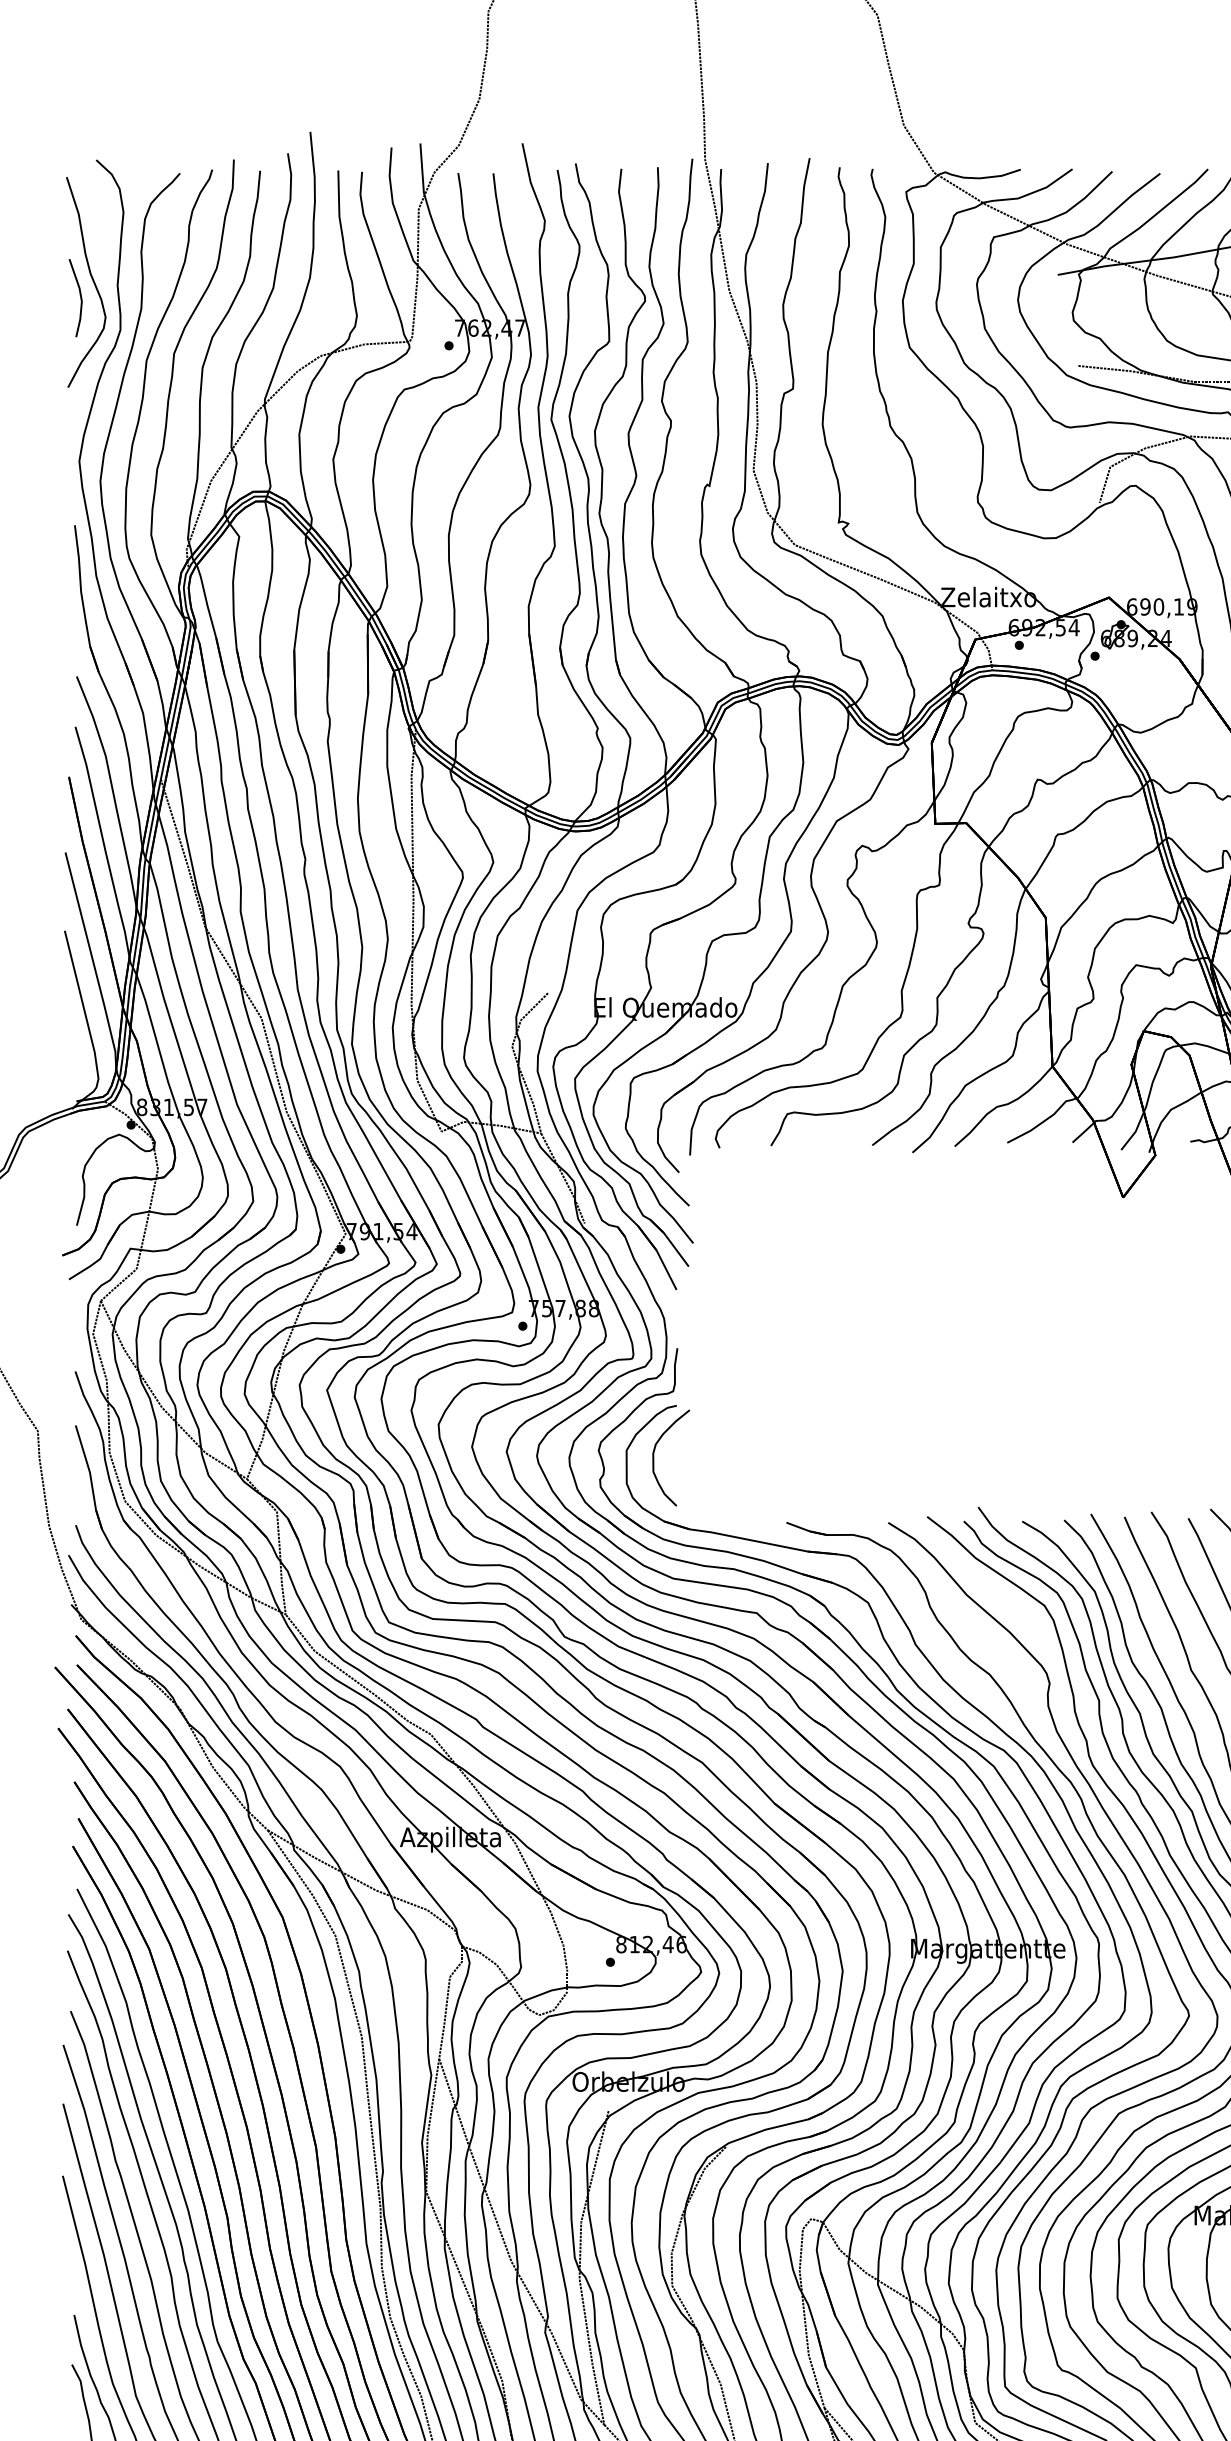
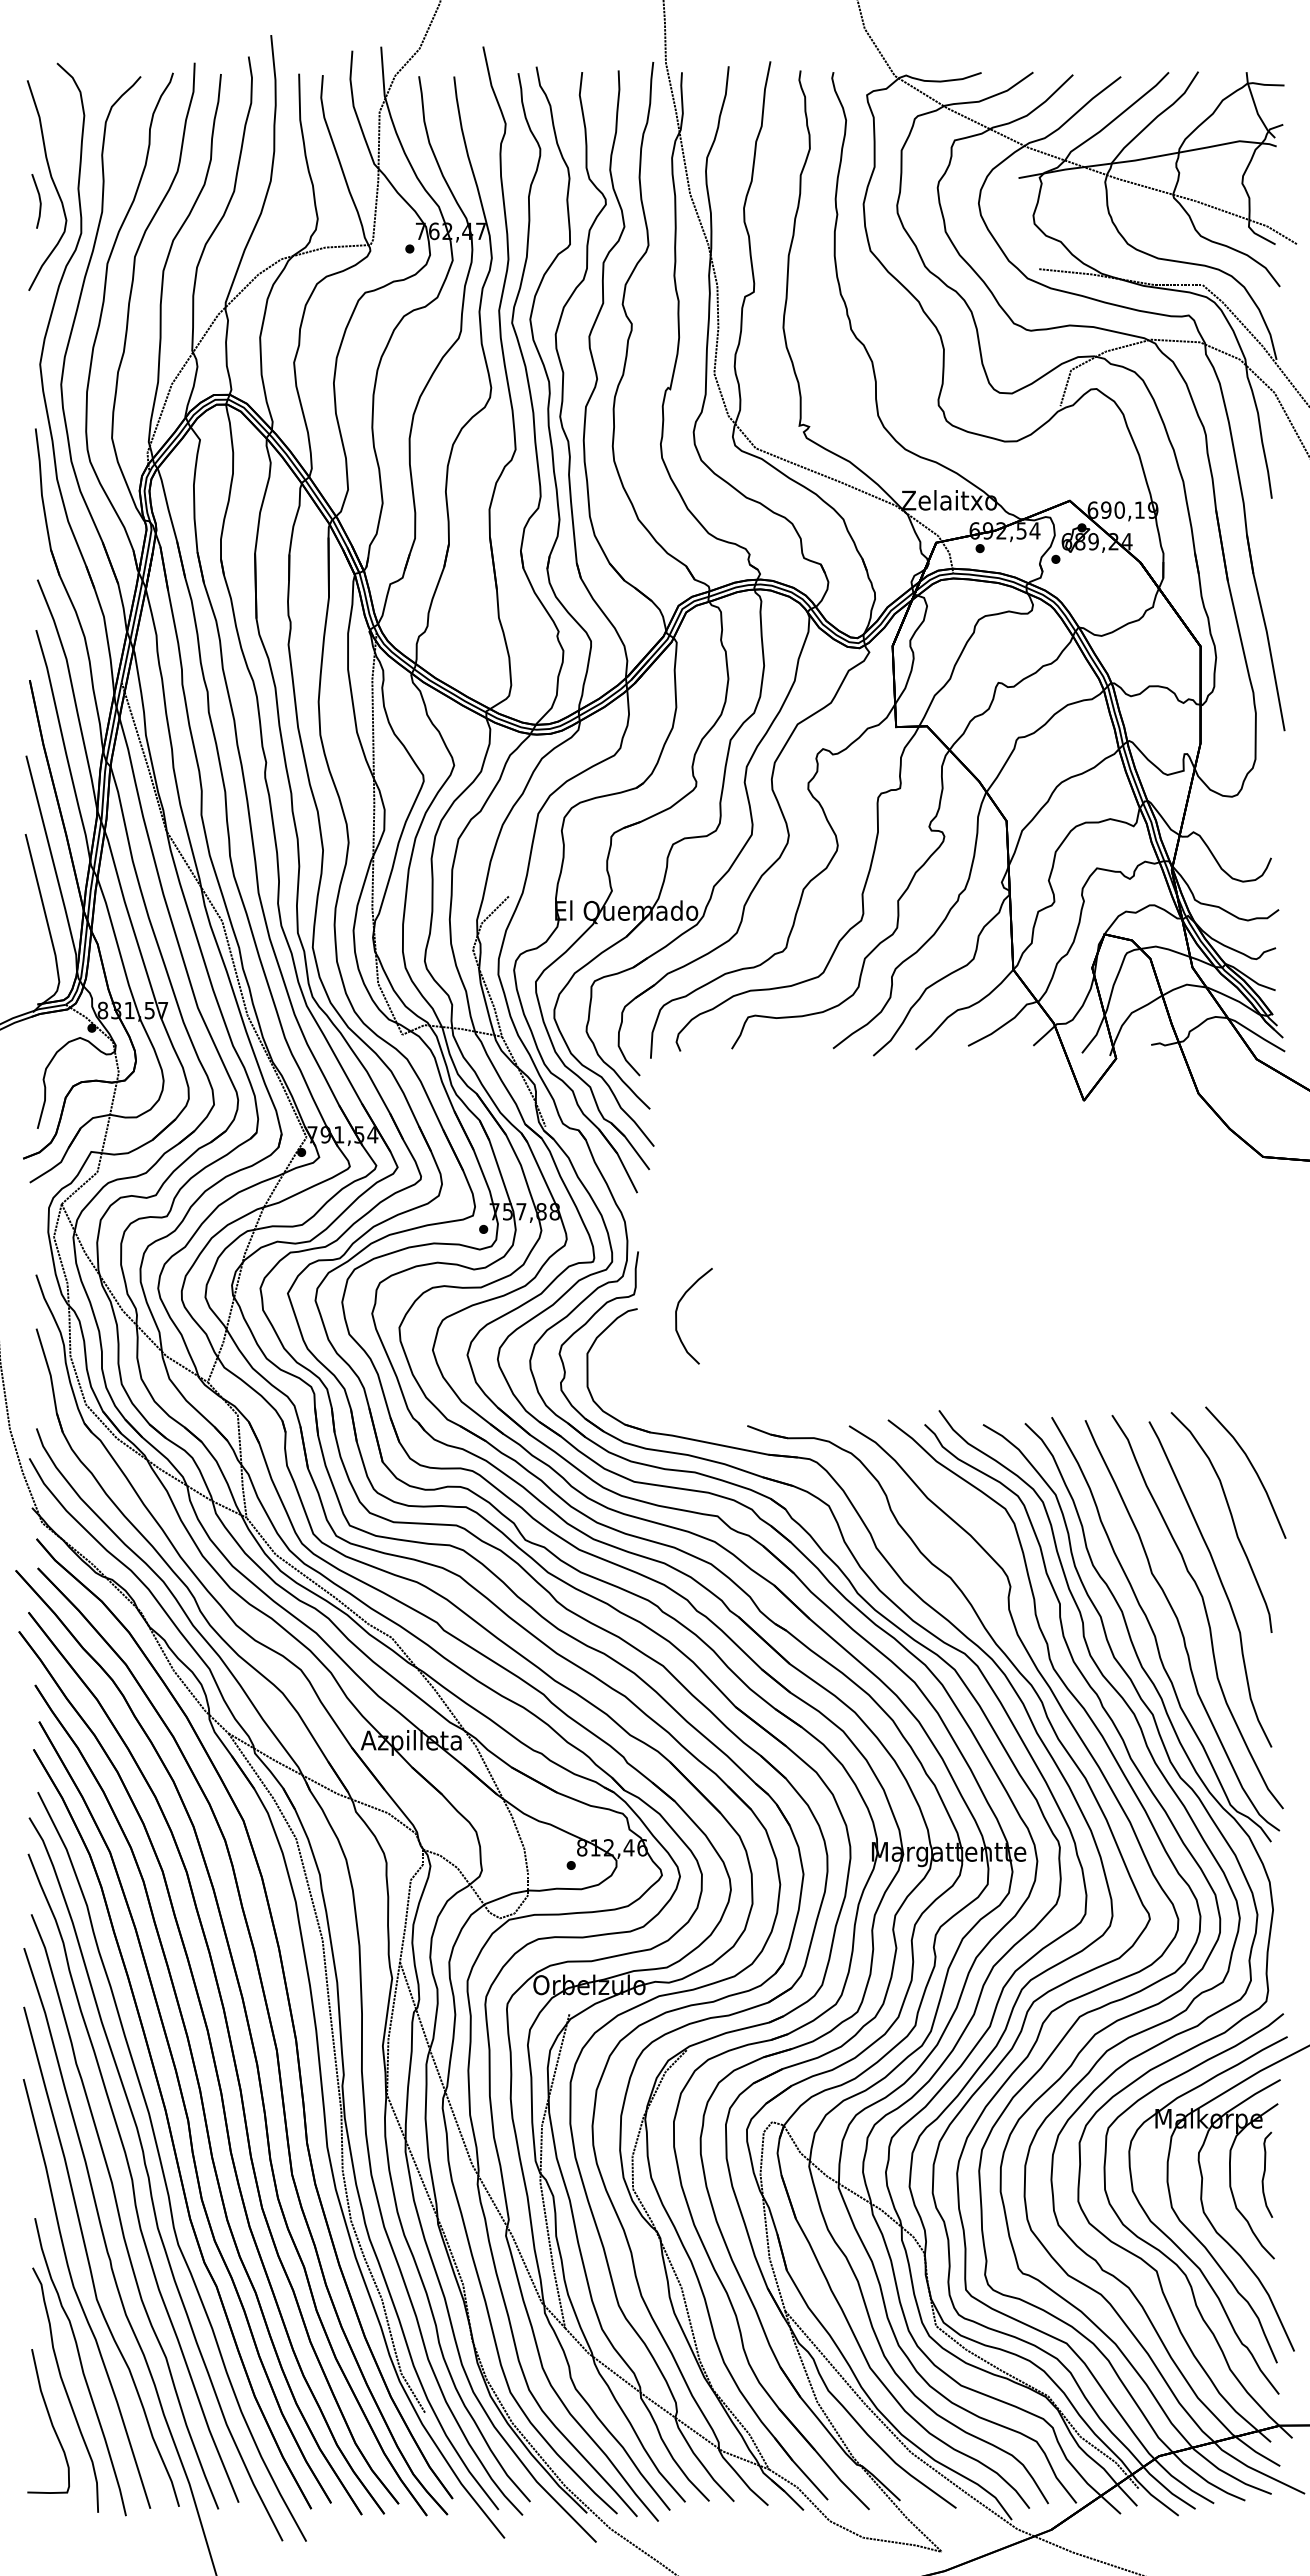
part: (75, 298) -> (36, 201), size x0.7
part: (654, 1453) -> (677, 1311), moved

